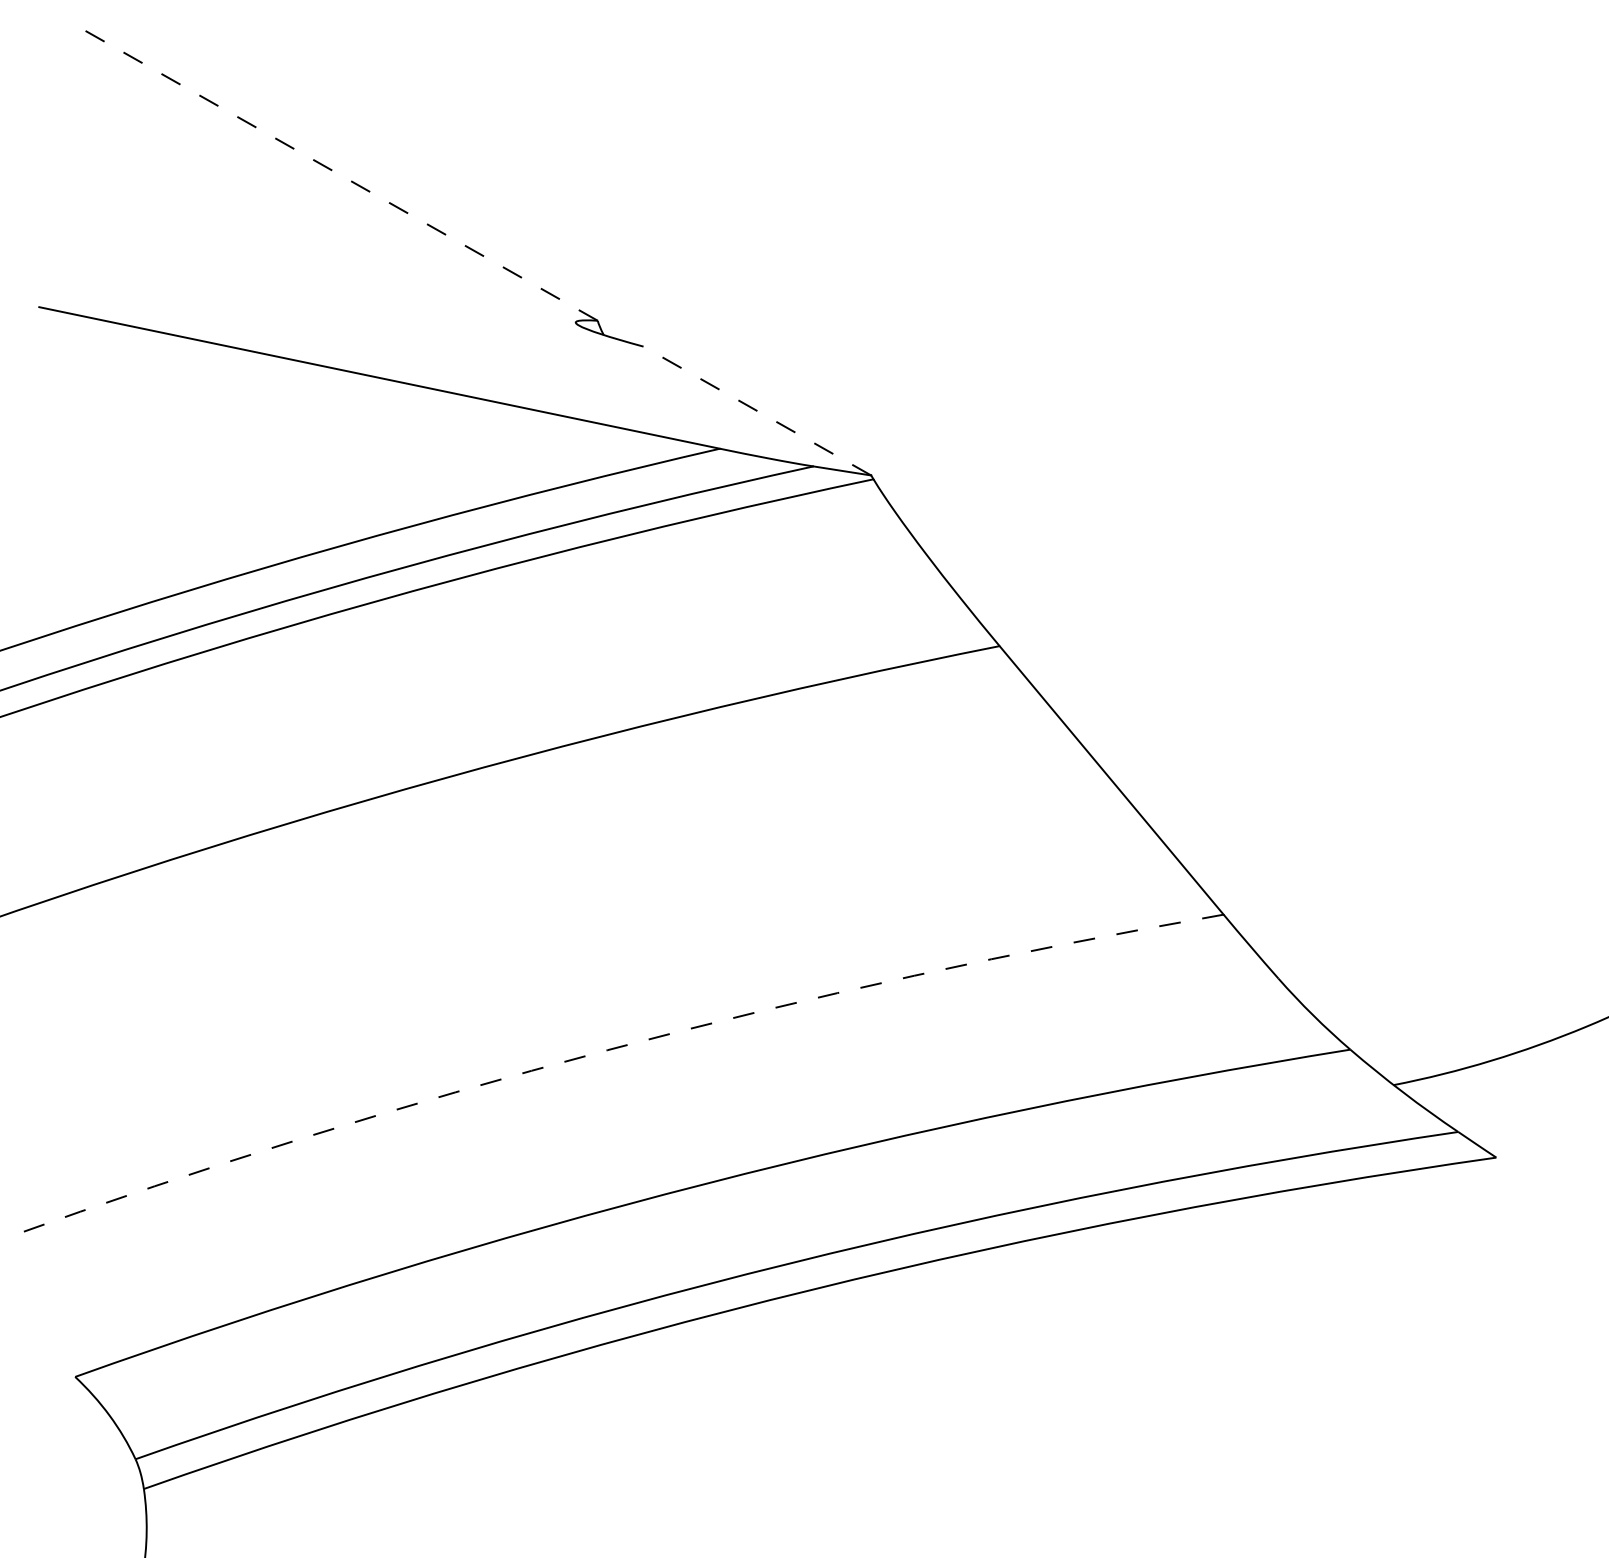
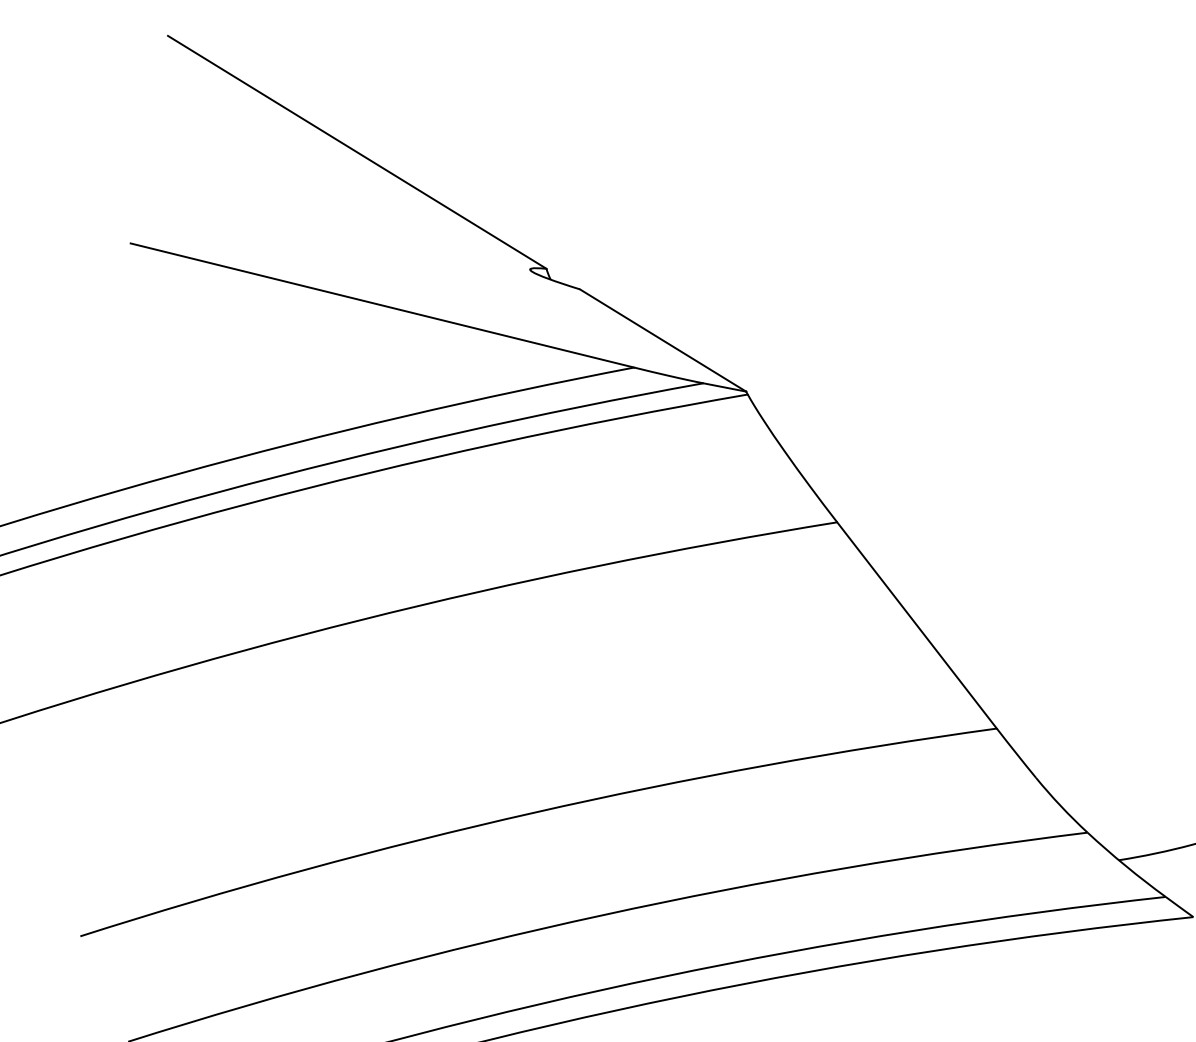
line: (337, 173) -> (356, 151), dashed -> solid
line: (757, 411) -> (663, 340), dashed -> solid
arc: (607, 1050) -> (533, 812), dashed -> solid

